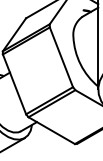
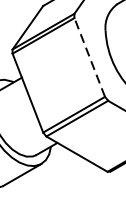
line: (61, 56) -> (89, 56), solid -> dashed

